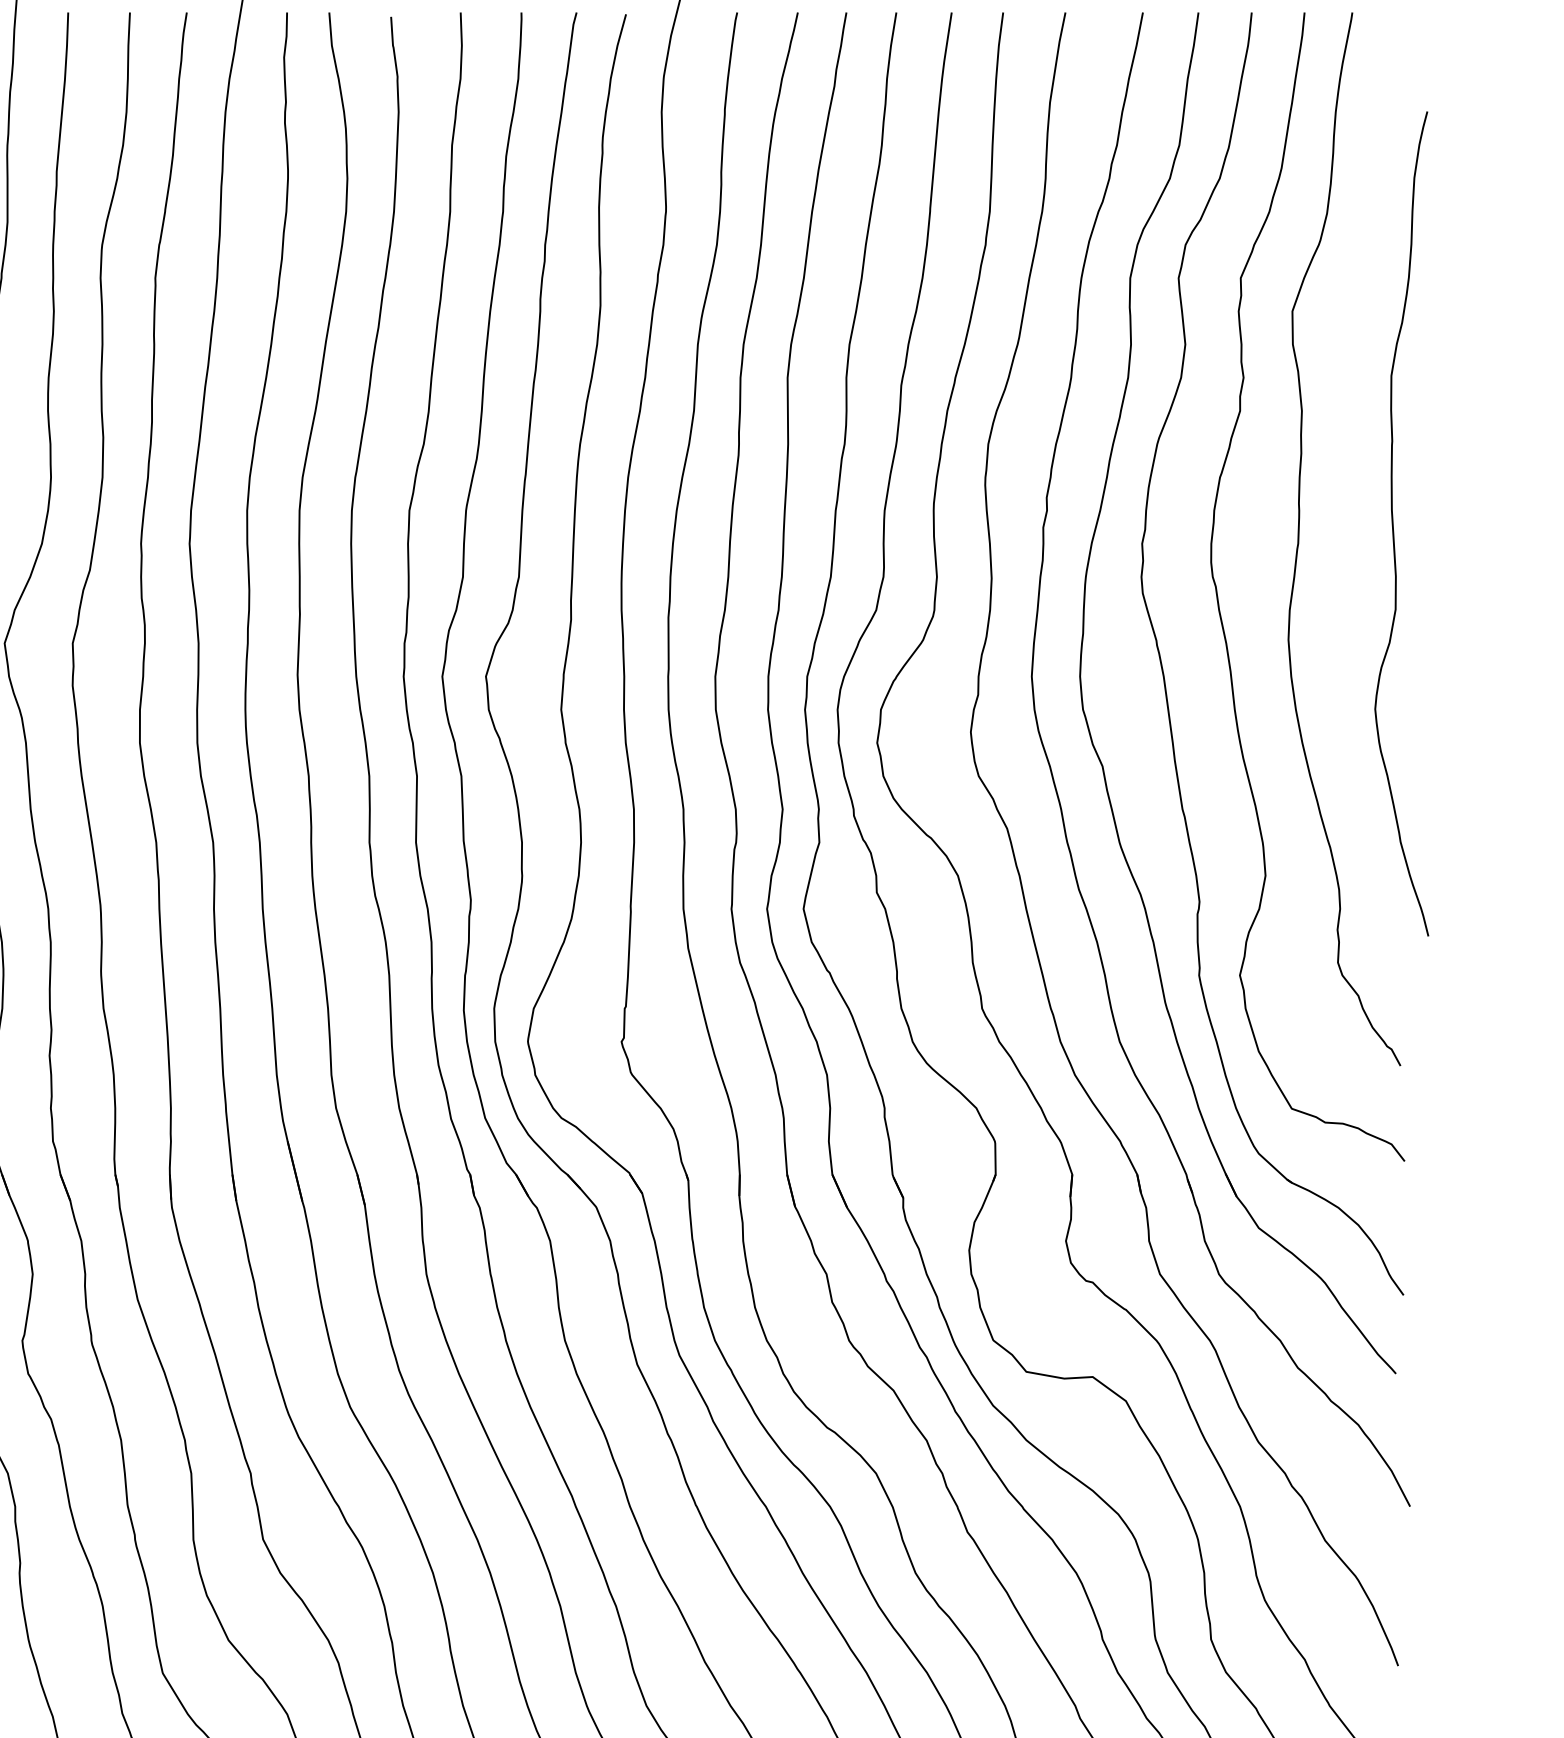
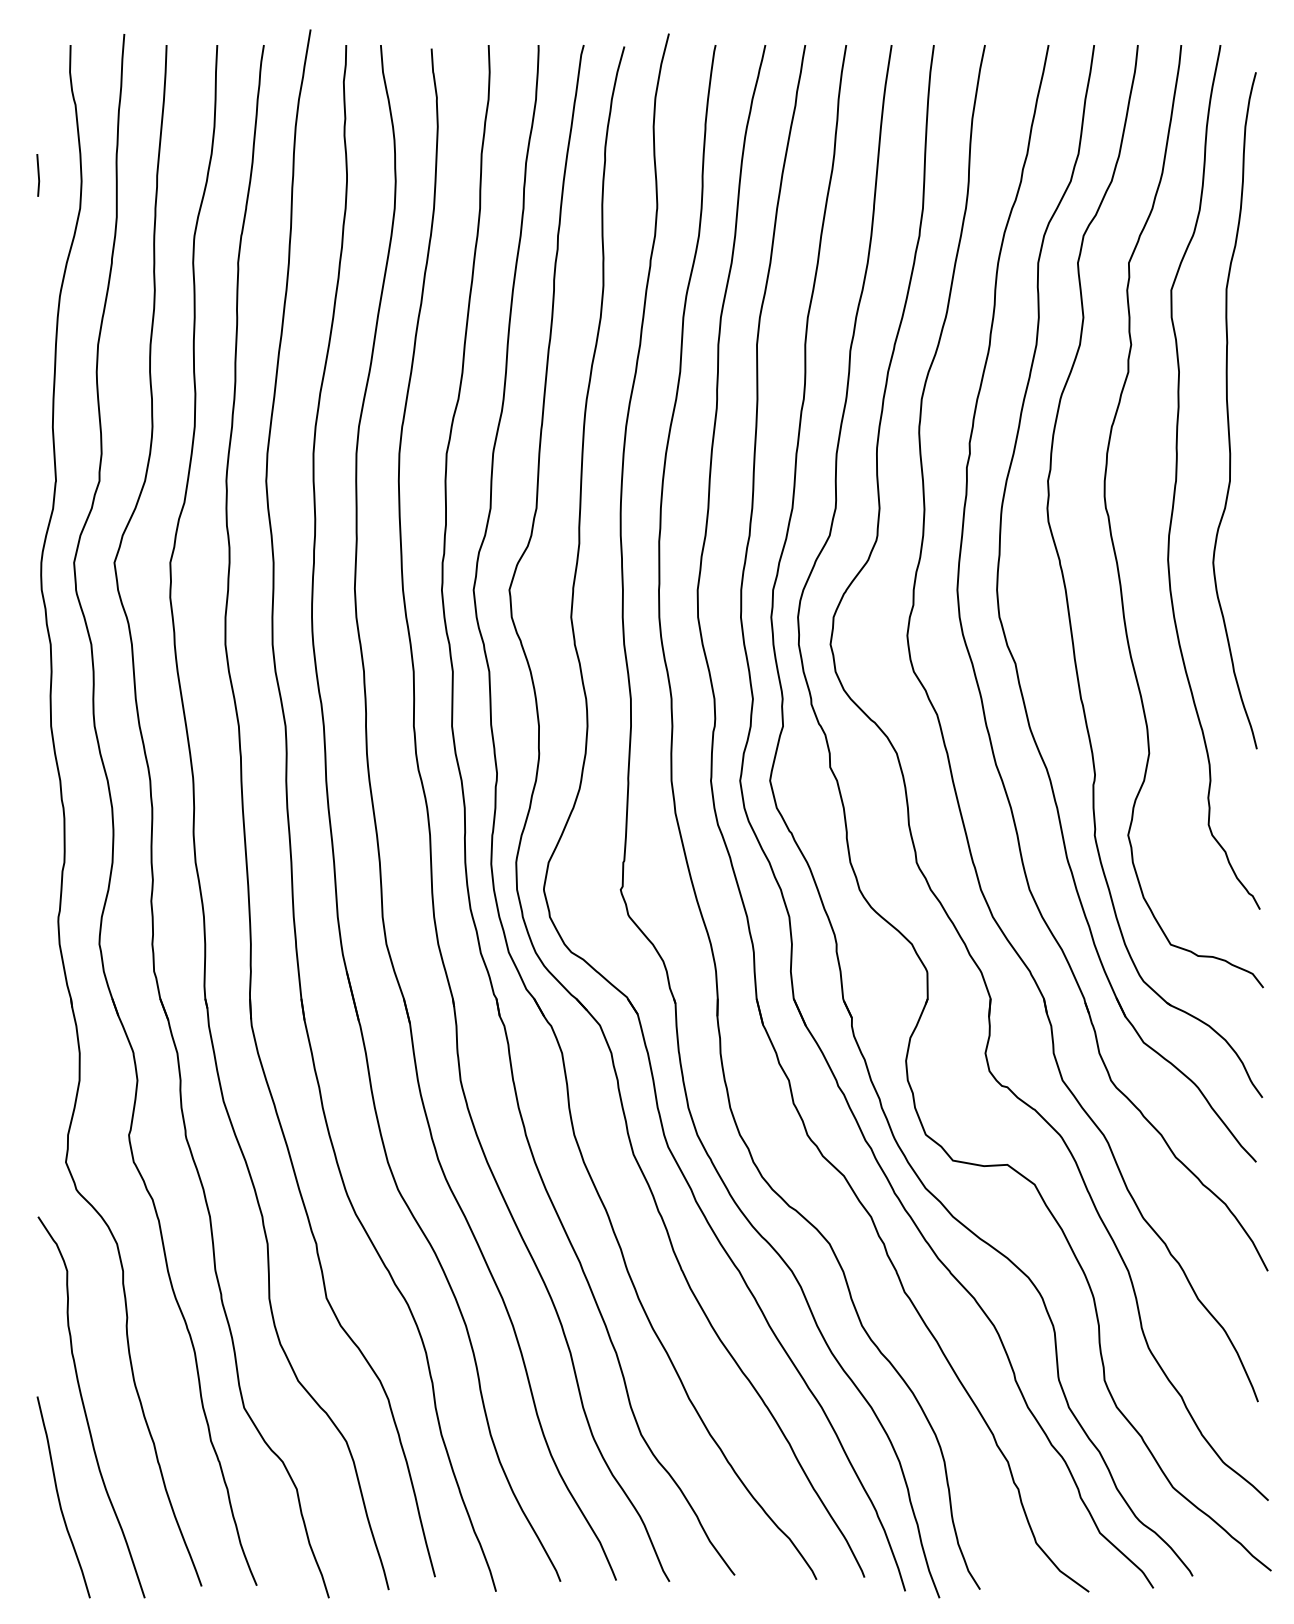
curve: (1393, 523) -> (1228, 410), moved

